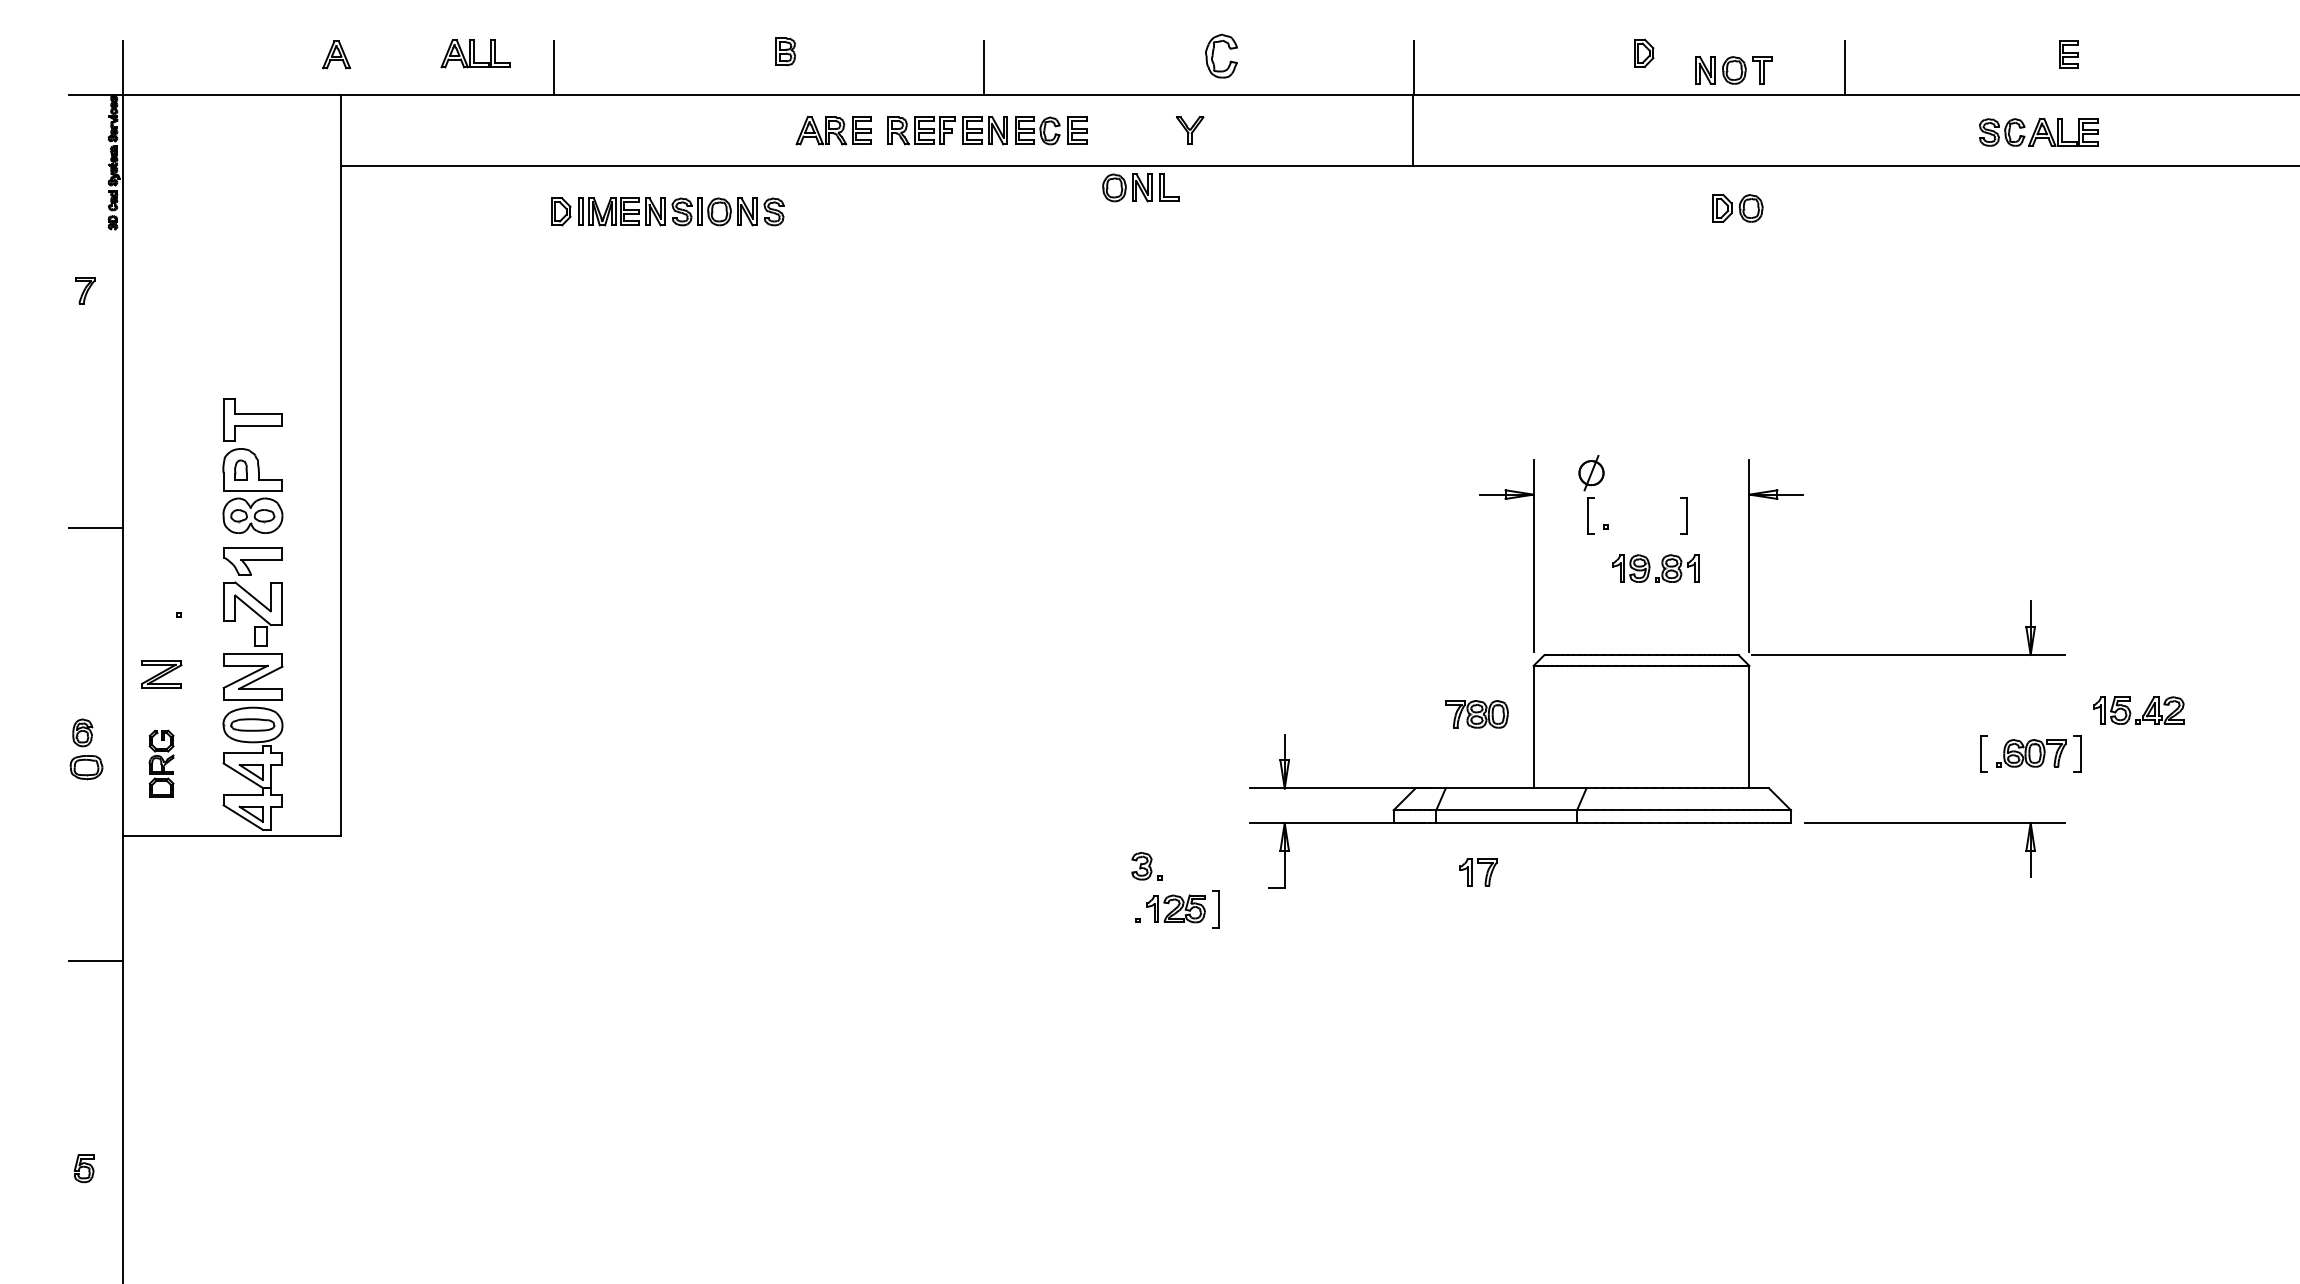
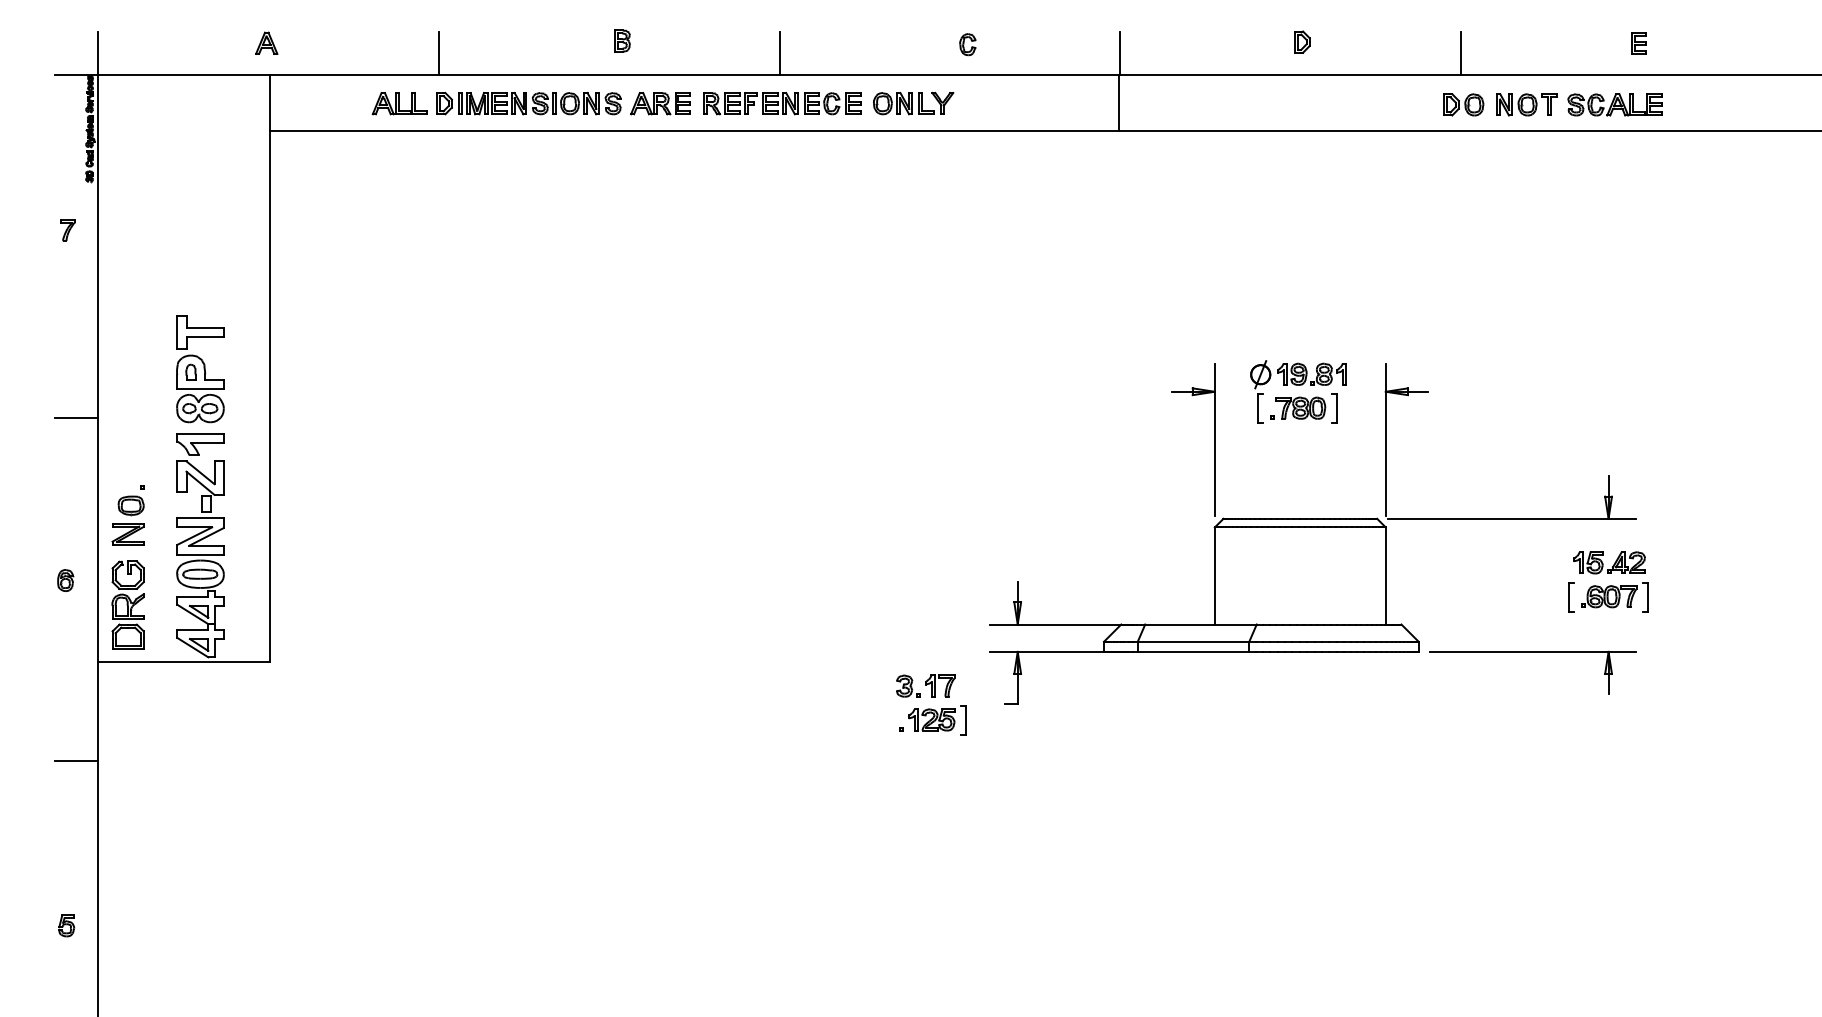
part: (475, 53) -> (399, 103), moved
part: (1221, 56) -> (967, 44), size x0.62
part: (1733, 70) -> (1526, 104), moved
part: (1140, 187) -> (903, 103), moved
part: (1737, 207) -> (1463, 104), moved
part: (667, 211) -> (528, 103), moved
part: (1655, 568) -> (1311, 374), moved
part: (2138, 710) -> (1609, 562), moved
part: (1476, 714) -> (1300, 408), moved
part: (161, 763) -> (128, 604), size x1.67
part: (86, 767) -> (131, 505), moved
part: (1478, 872) -> (939, 686), moved

